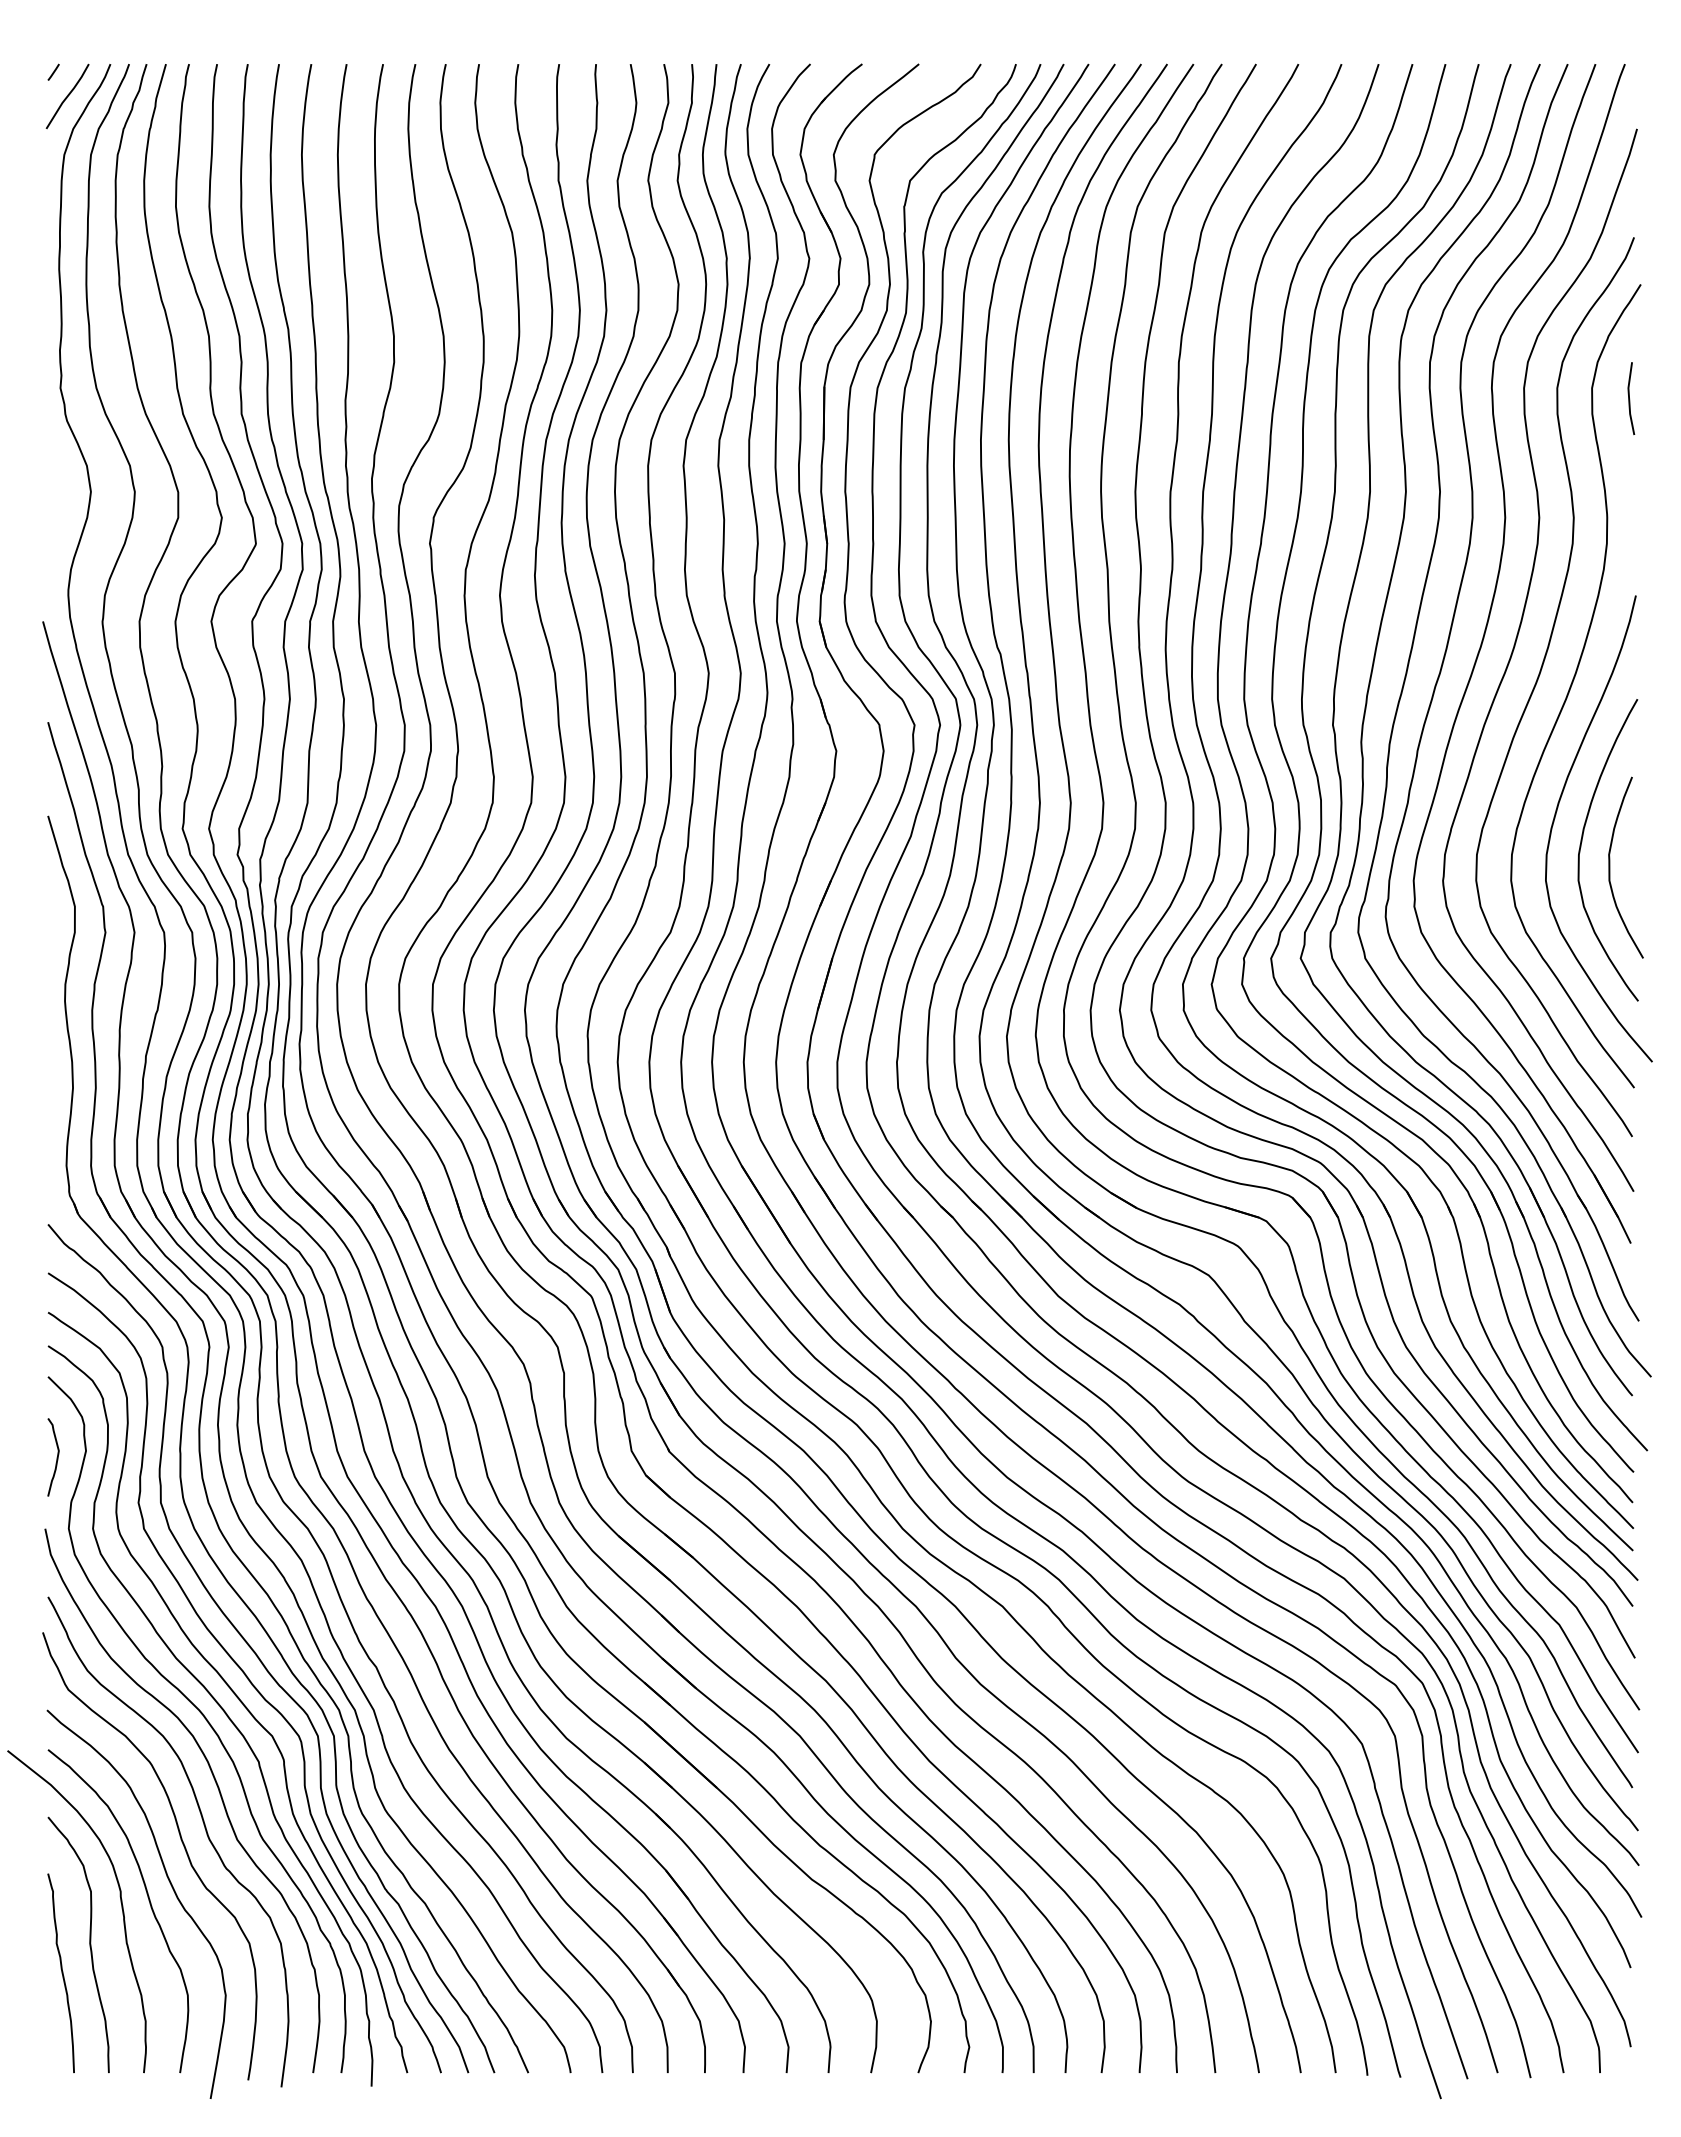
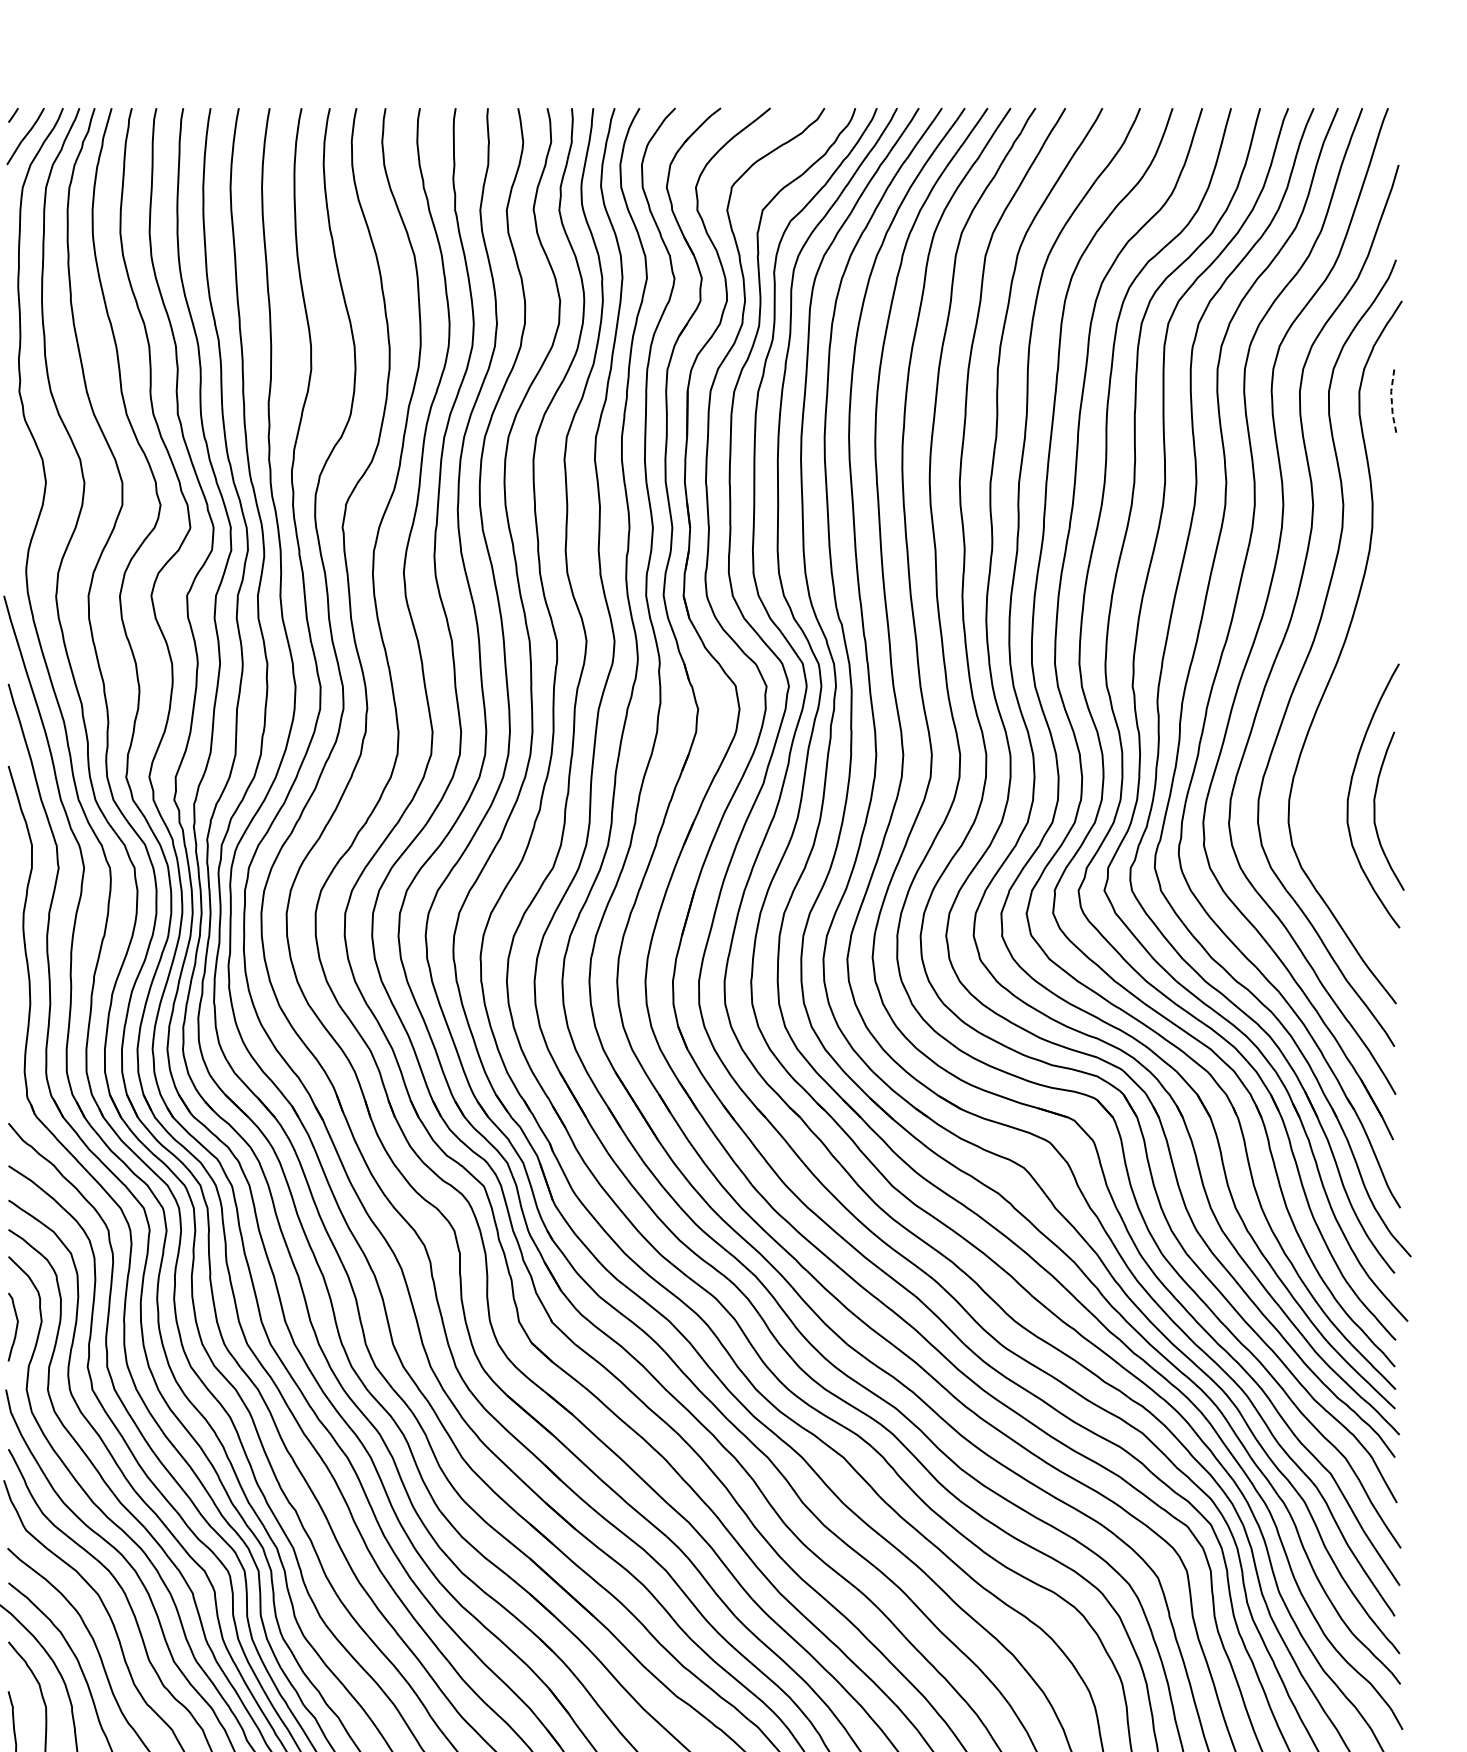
line: (1629, 398) -> (1392, 400), solid -> dashed
curve: (1556, 815) -> (1328, 765), removed

